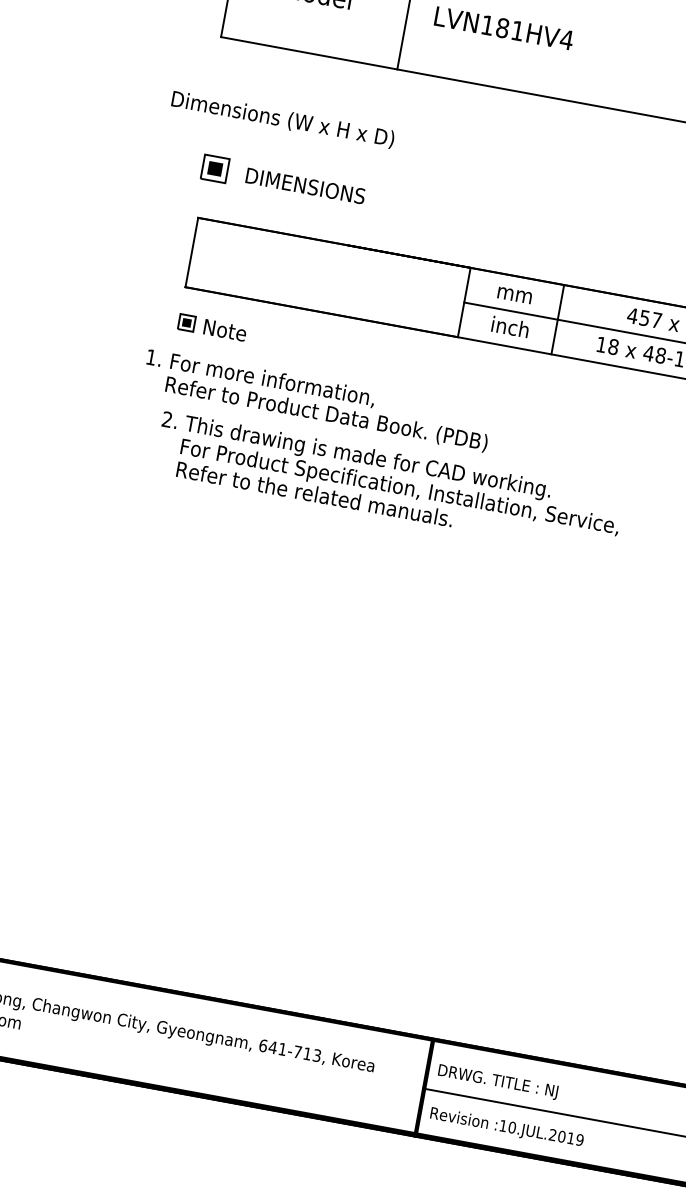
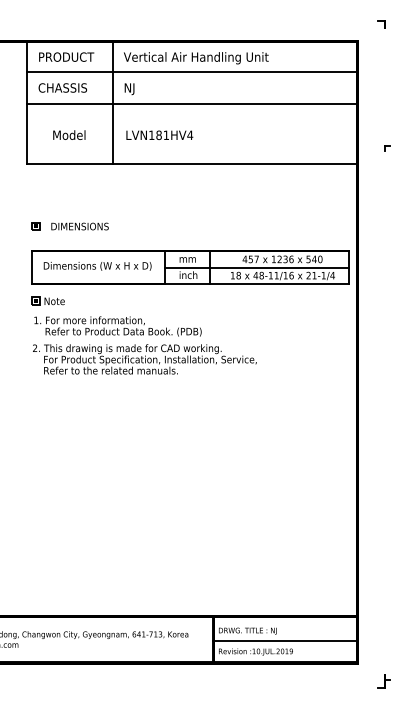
text: (282, 120) -> (97, 266), moved
part: (213, 169) -> (35, 226), size x0.62
text: (316, 400) -> (117, 326), moved

